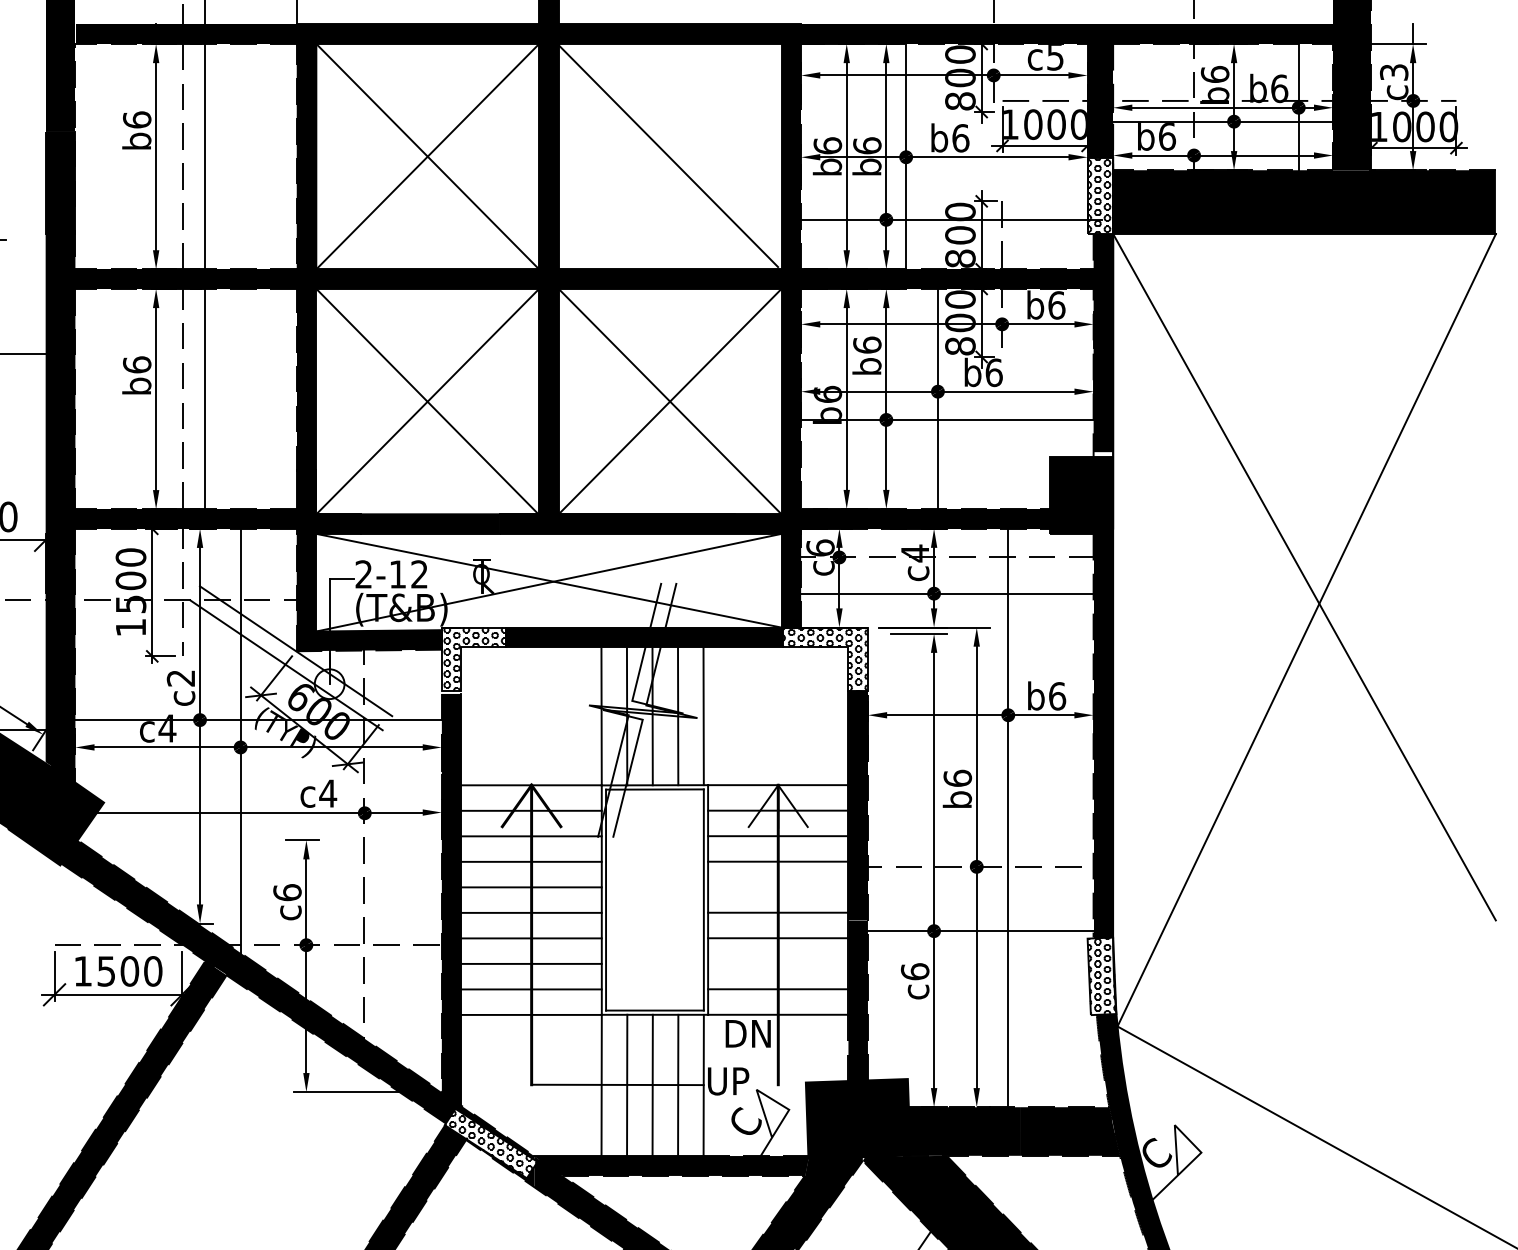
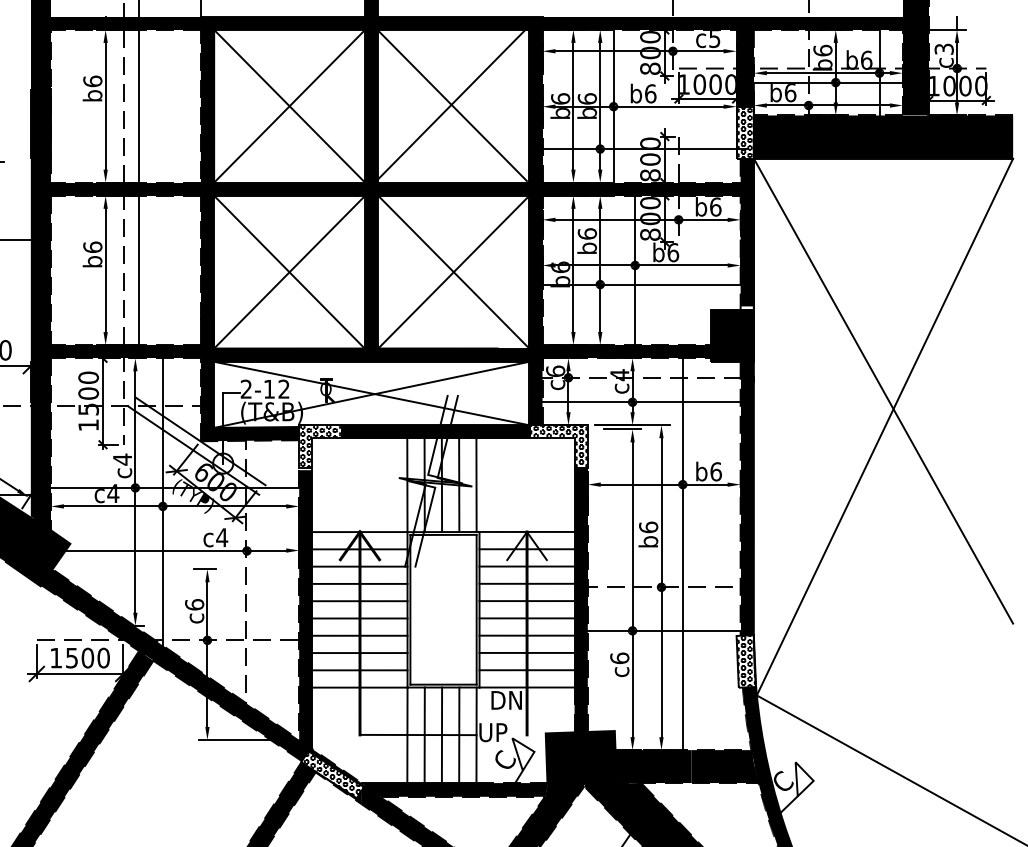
line: (666, 154) -> (451, 104), added
text: (179, 678) -> (121, 459), c2 -> c4
line: (777, 887) -> (526, 601), added
line: (777, 963) -> (526, 652), added

